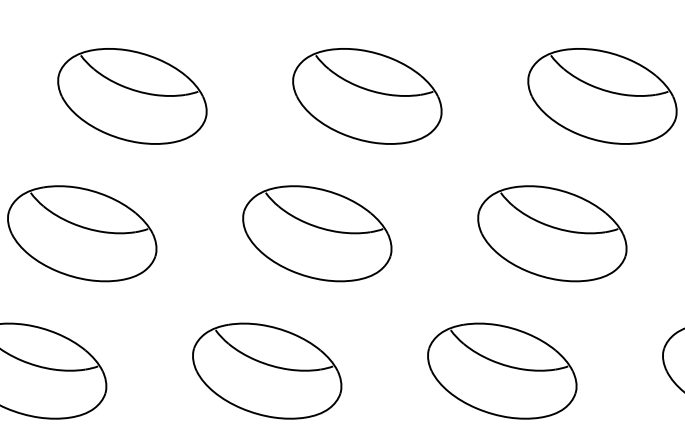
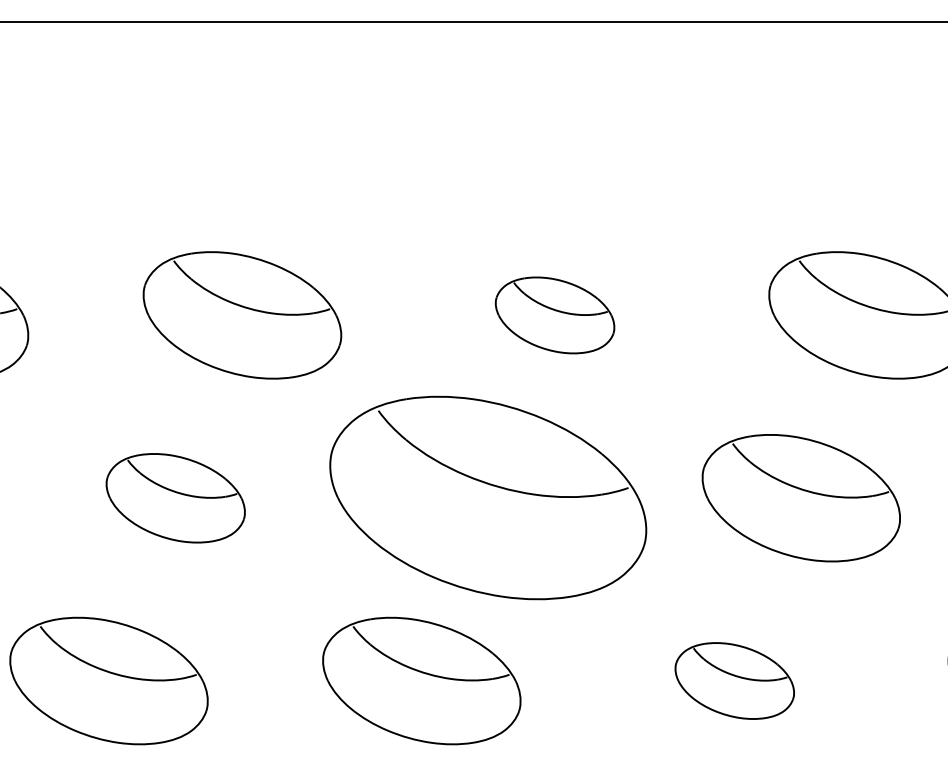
part: (366, 96) -> (554, 315), size x0.6
part: (82, 234) -> (175, 498), size x0.7
part: (317, 234) -> (488, 498), size x1.6
part: (502, 370) -> (734, 680), size x0.6

